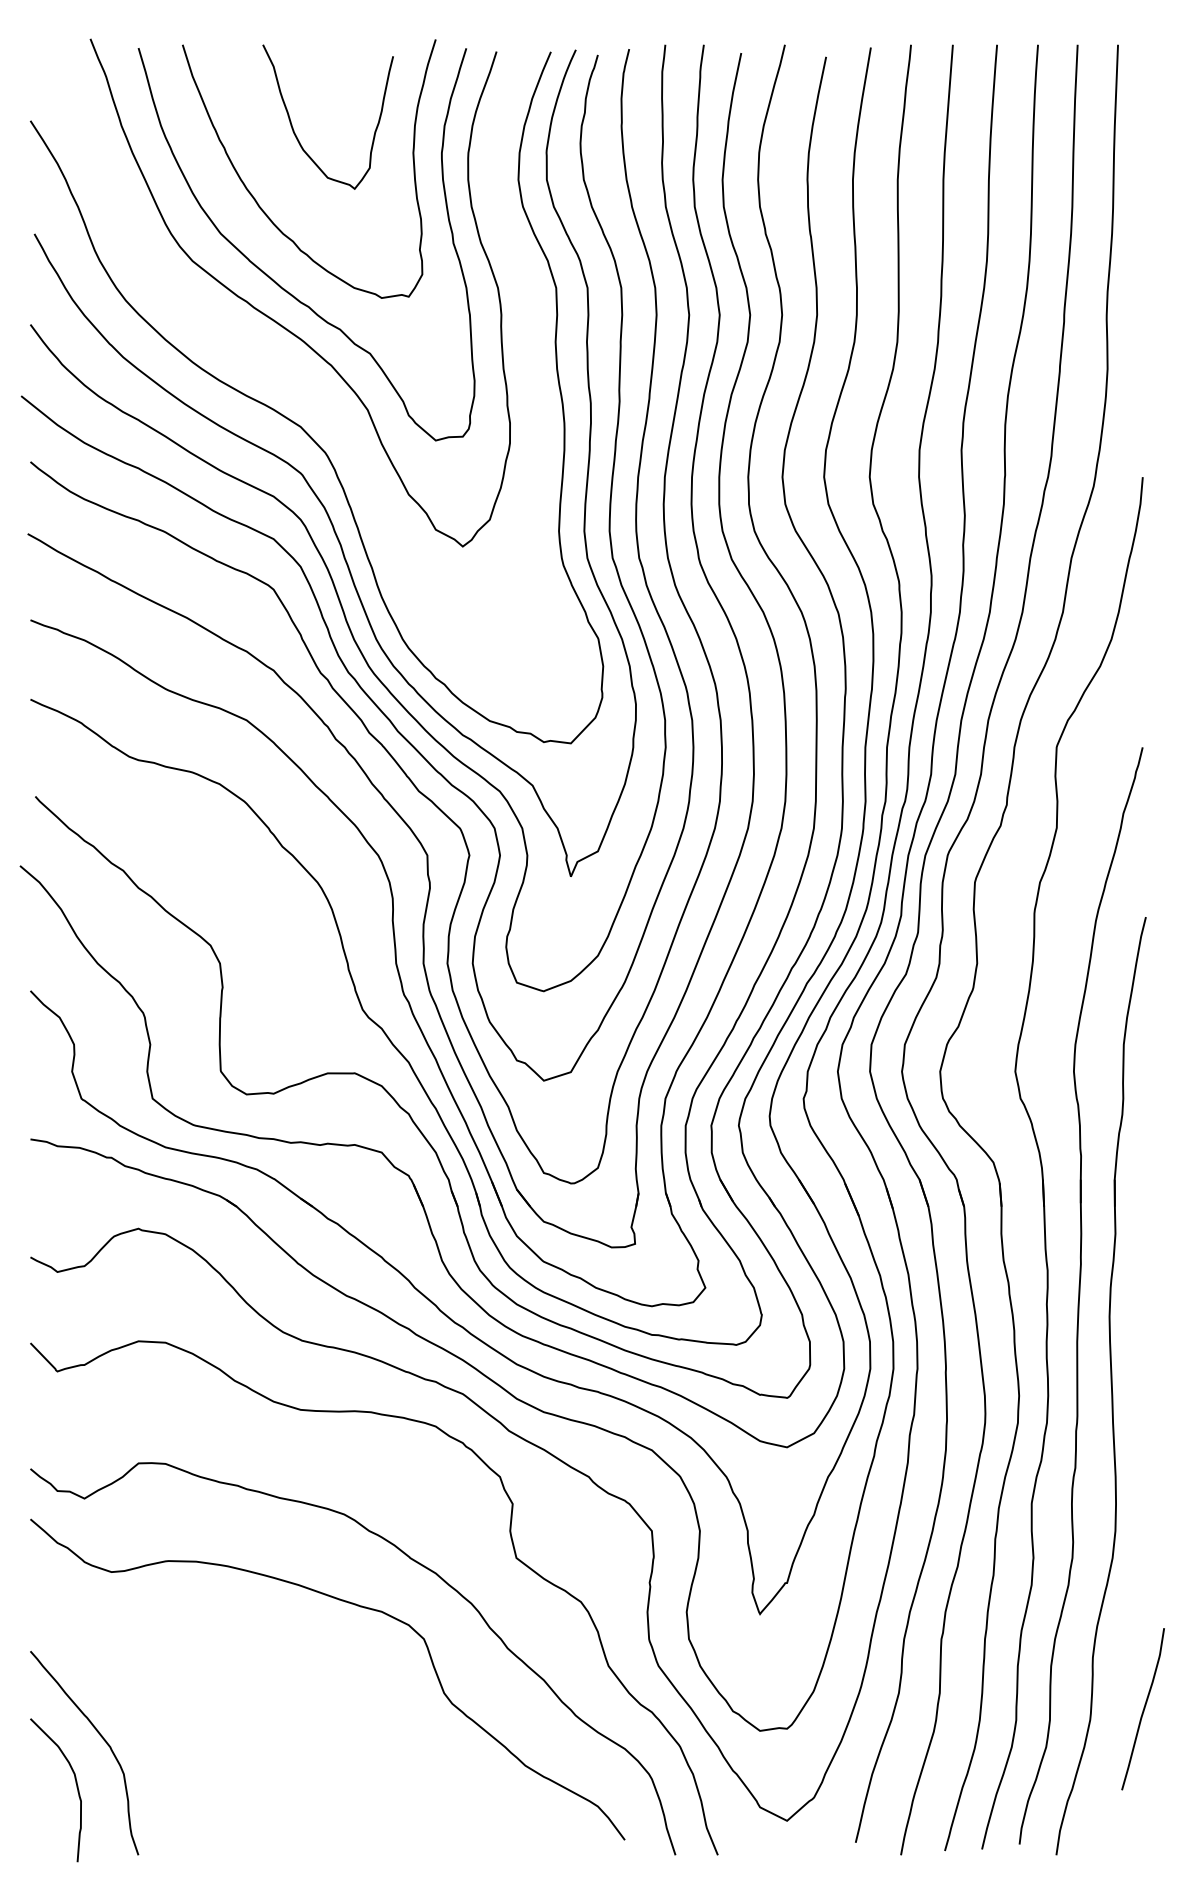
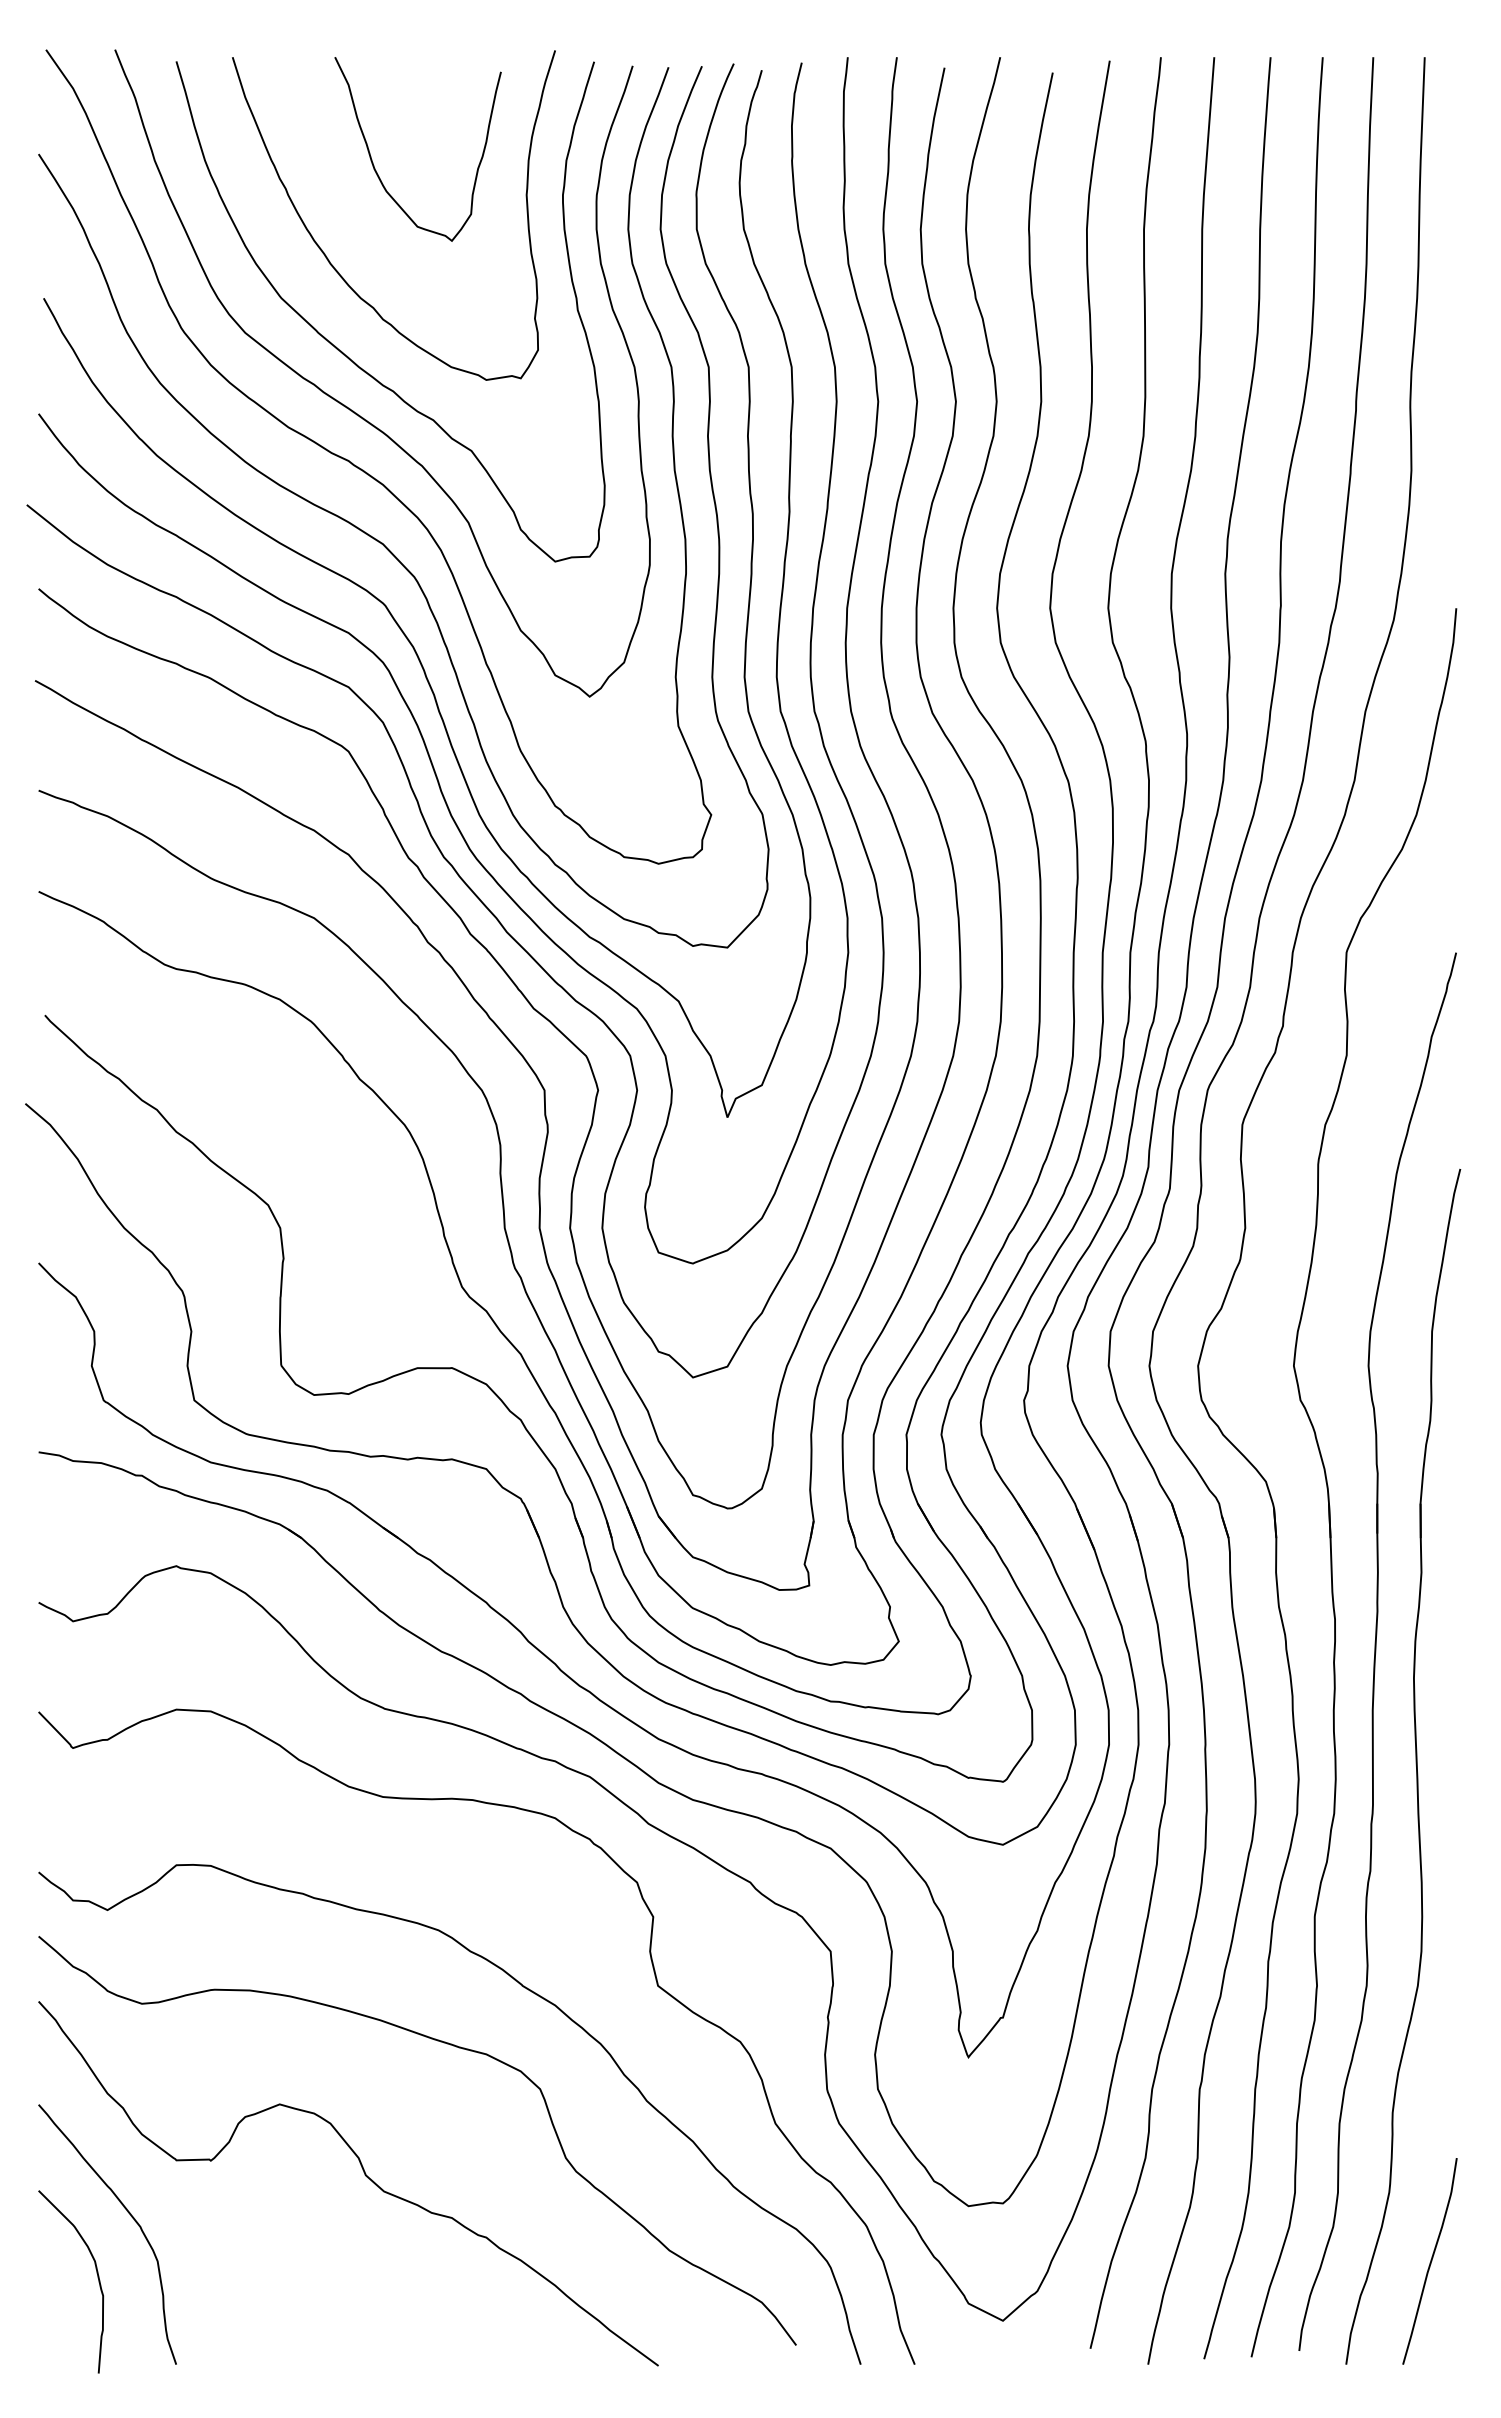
curve: (287, 369) -> (366, 471), added
curve: (286, 1707) -> (364, 2176), added
curve: (1143, 1709) -> (1430, 2261), moved

